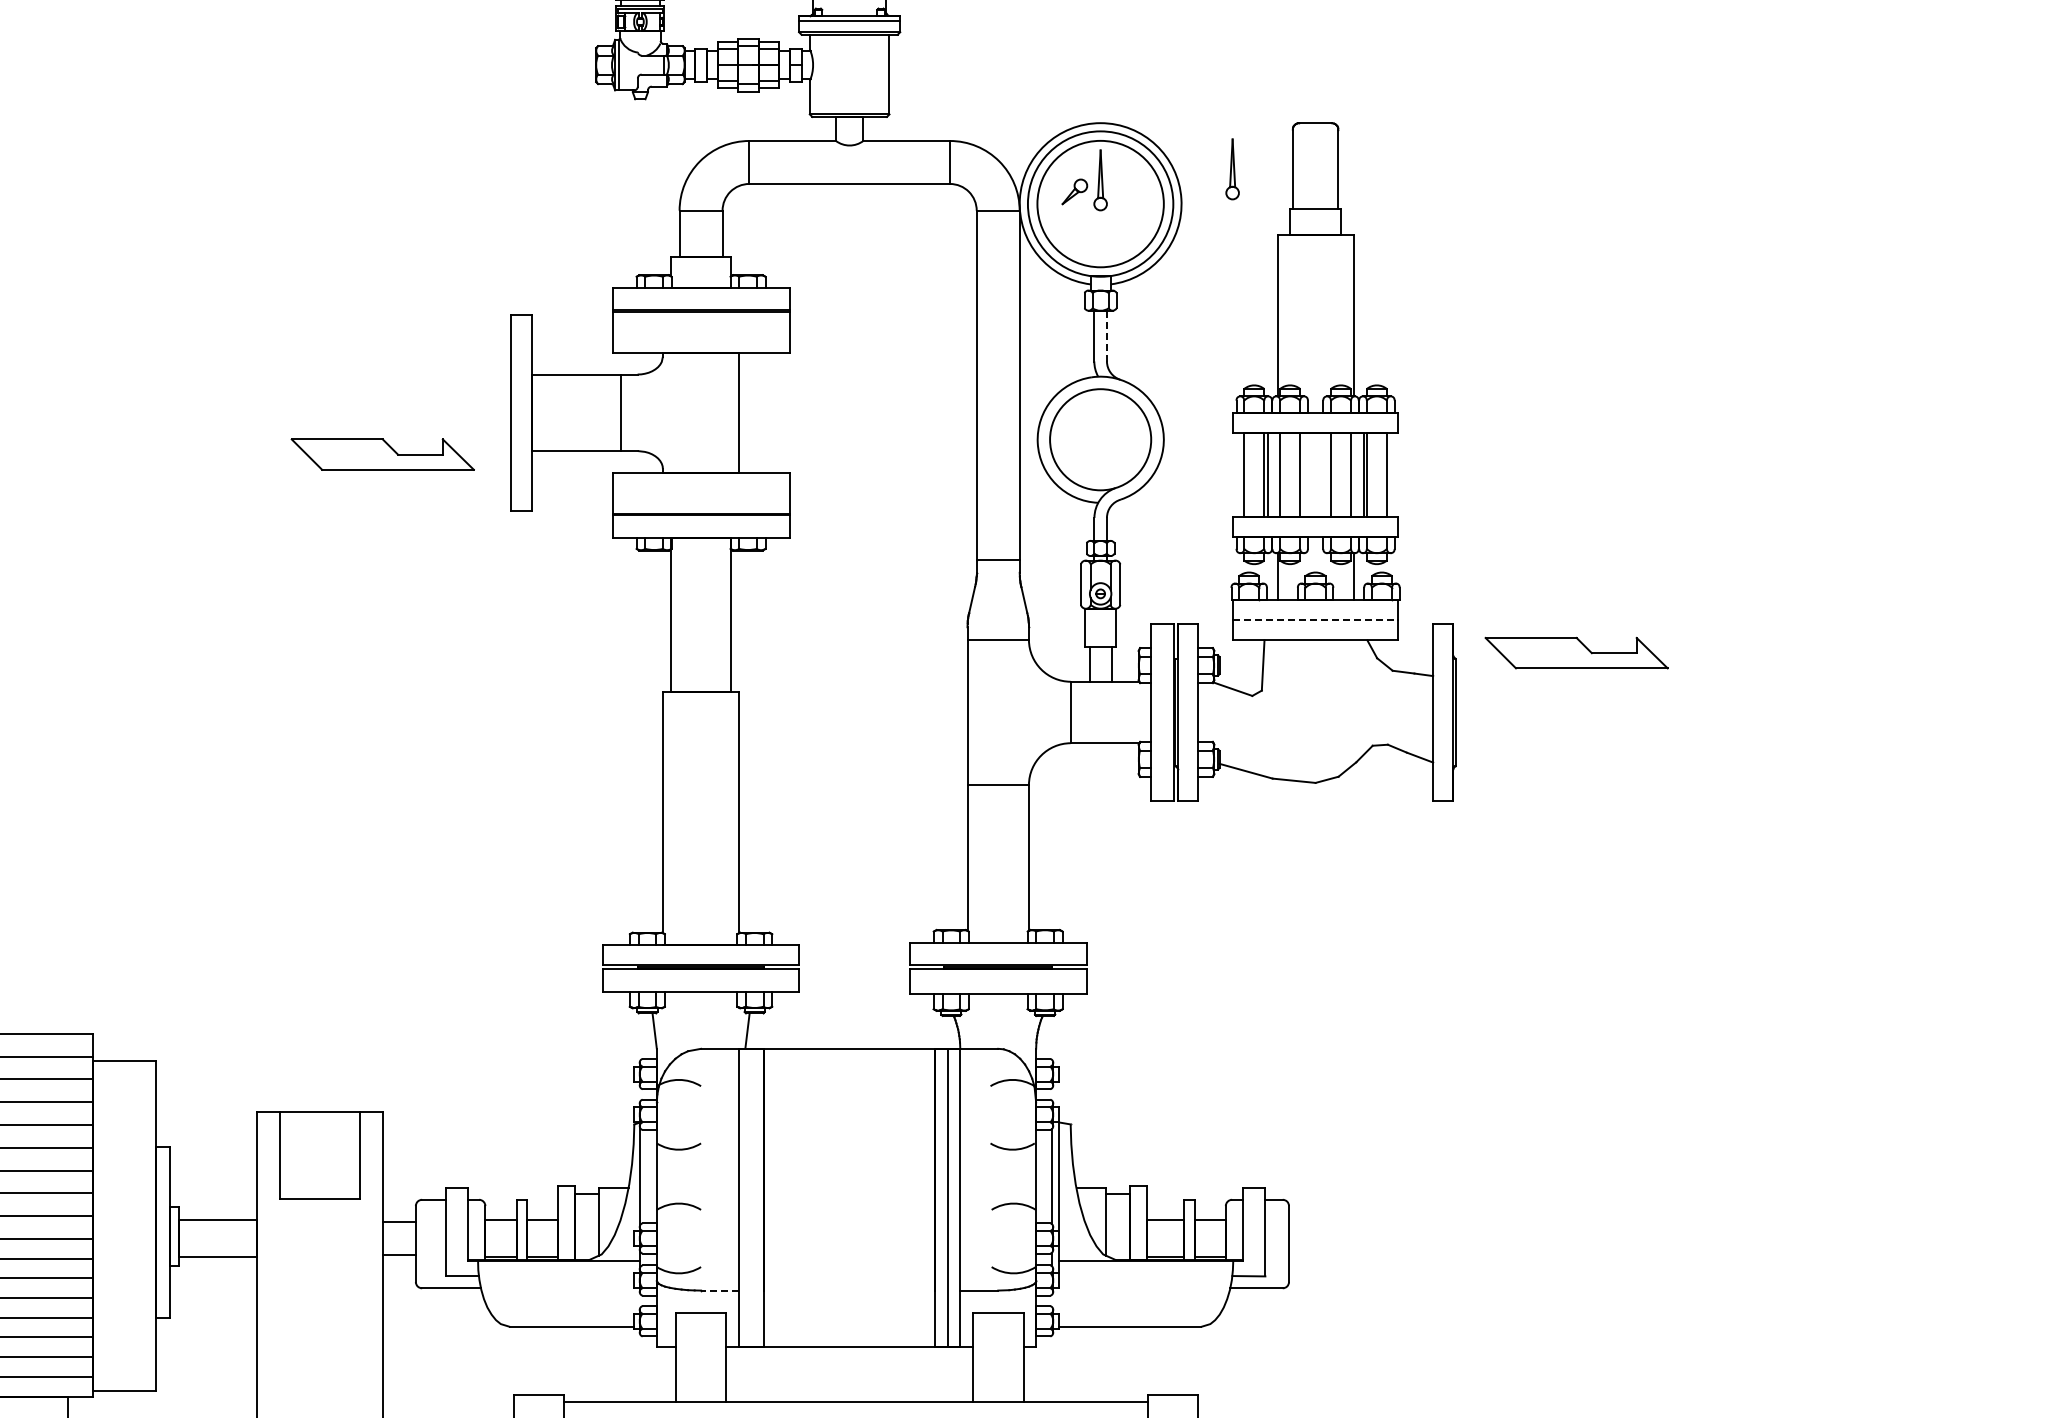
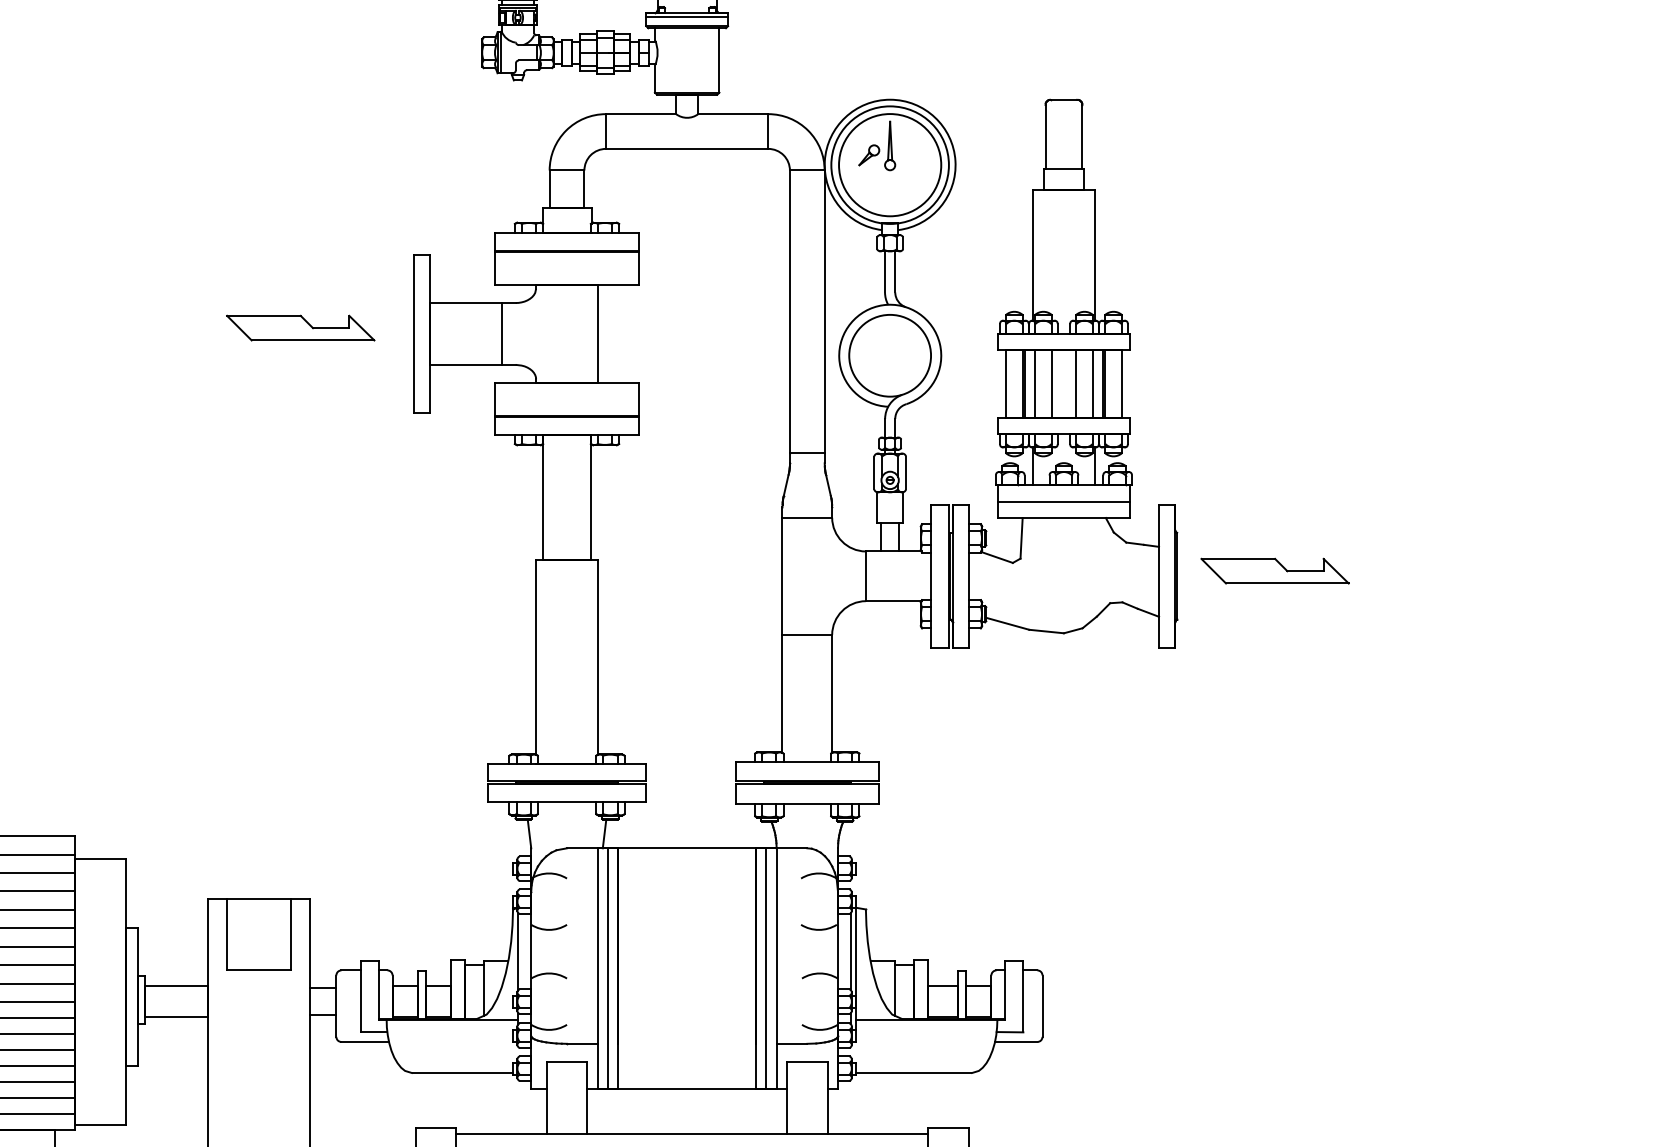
part: (1232, 169) -> (996, 137), removed
line: (1106, 336) -> (894, 272), dashed -> solid
part: (382, 454) -> (300, 328), moved
line: (1316, 620) -> (1064, 501), dashed -> solid
part: (1576, 652) -> (1274, 570), moved
line: (751, 1197) -> (607, 968), added
line: (720, 1290) -> (582, 1043), dashed -> solid

